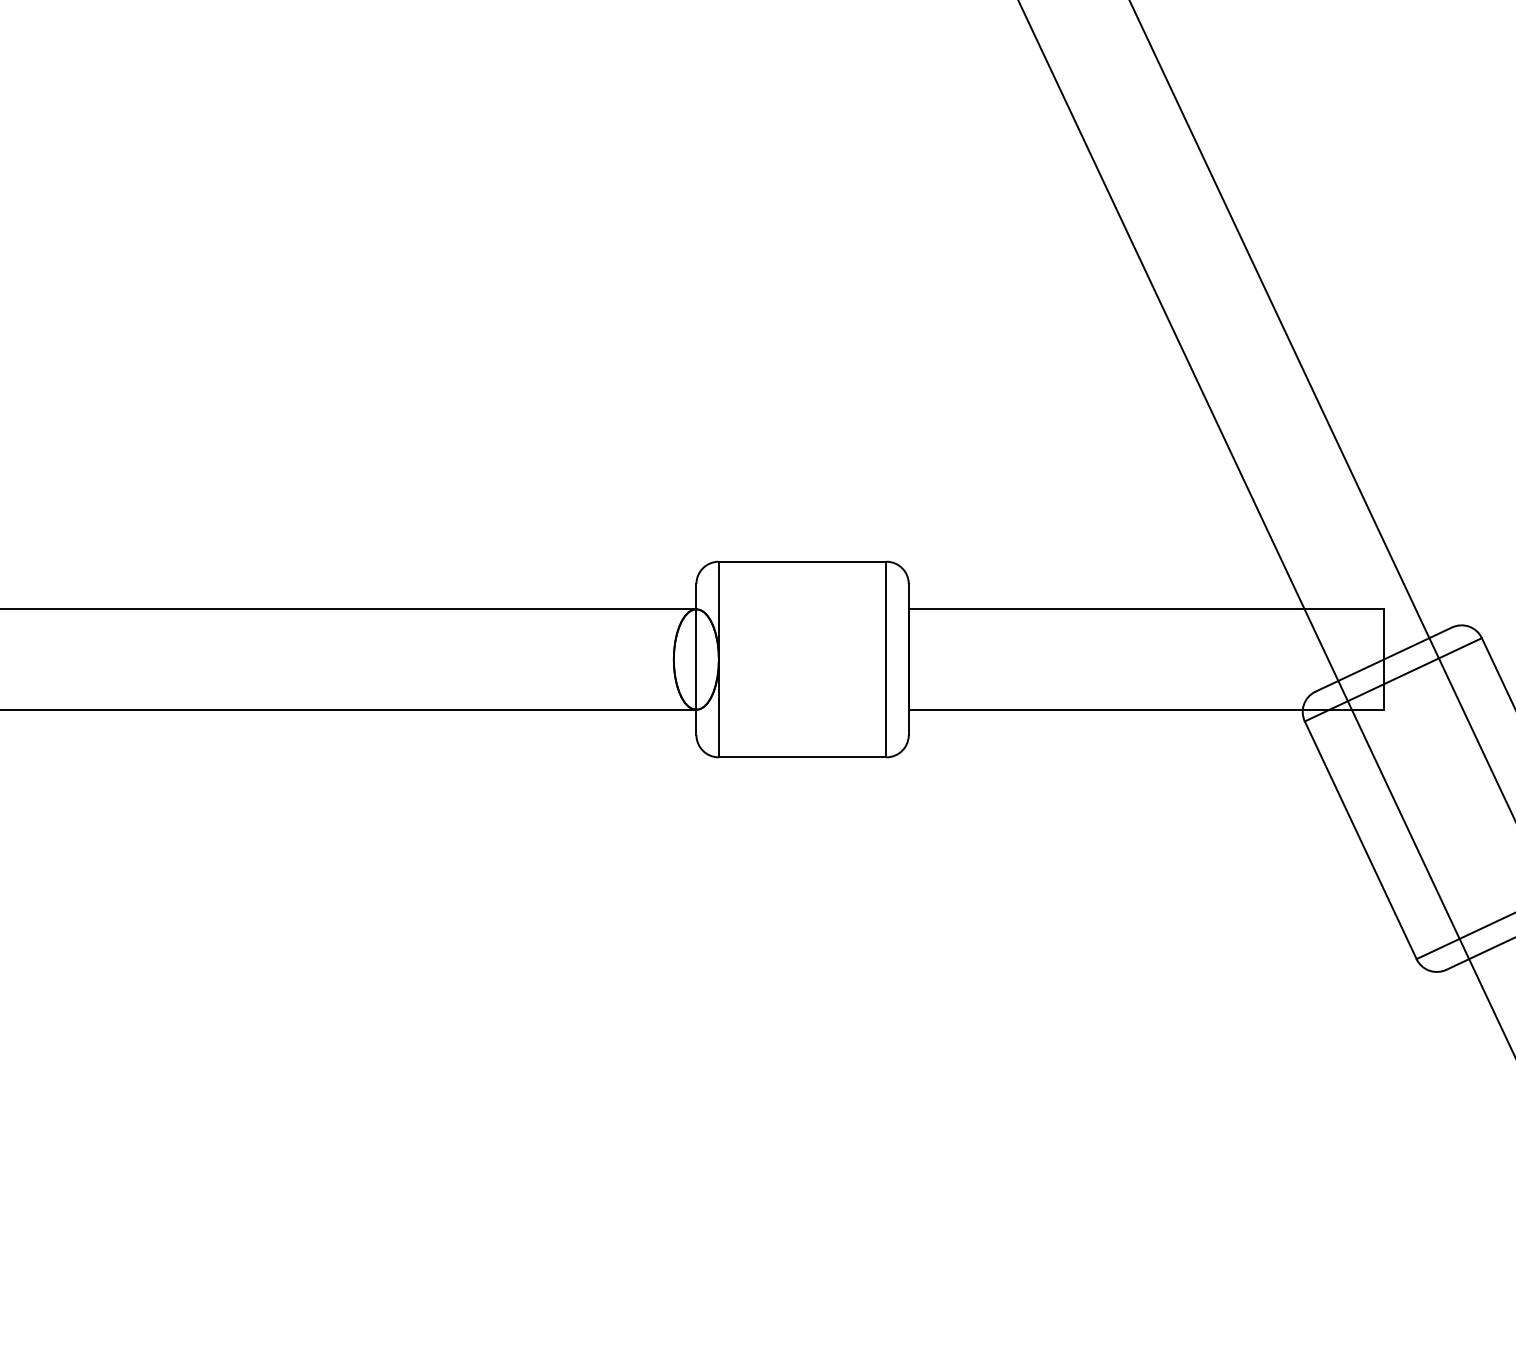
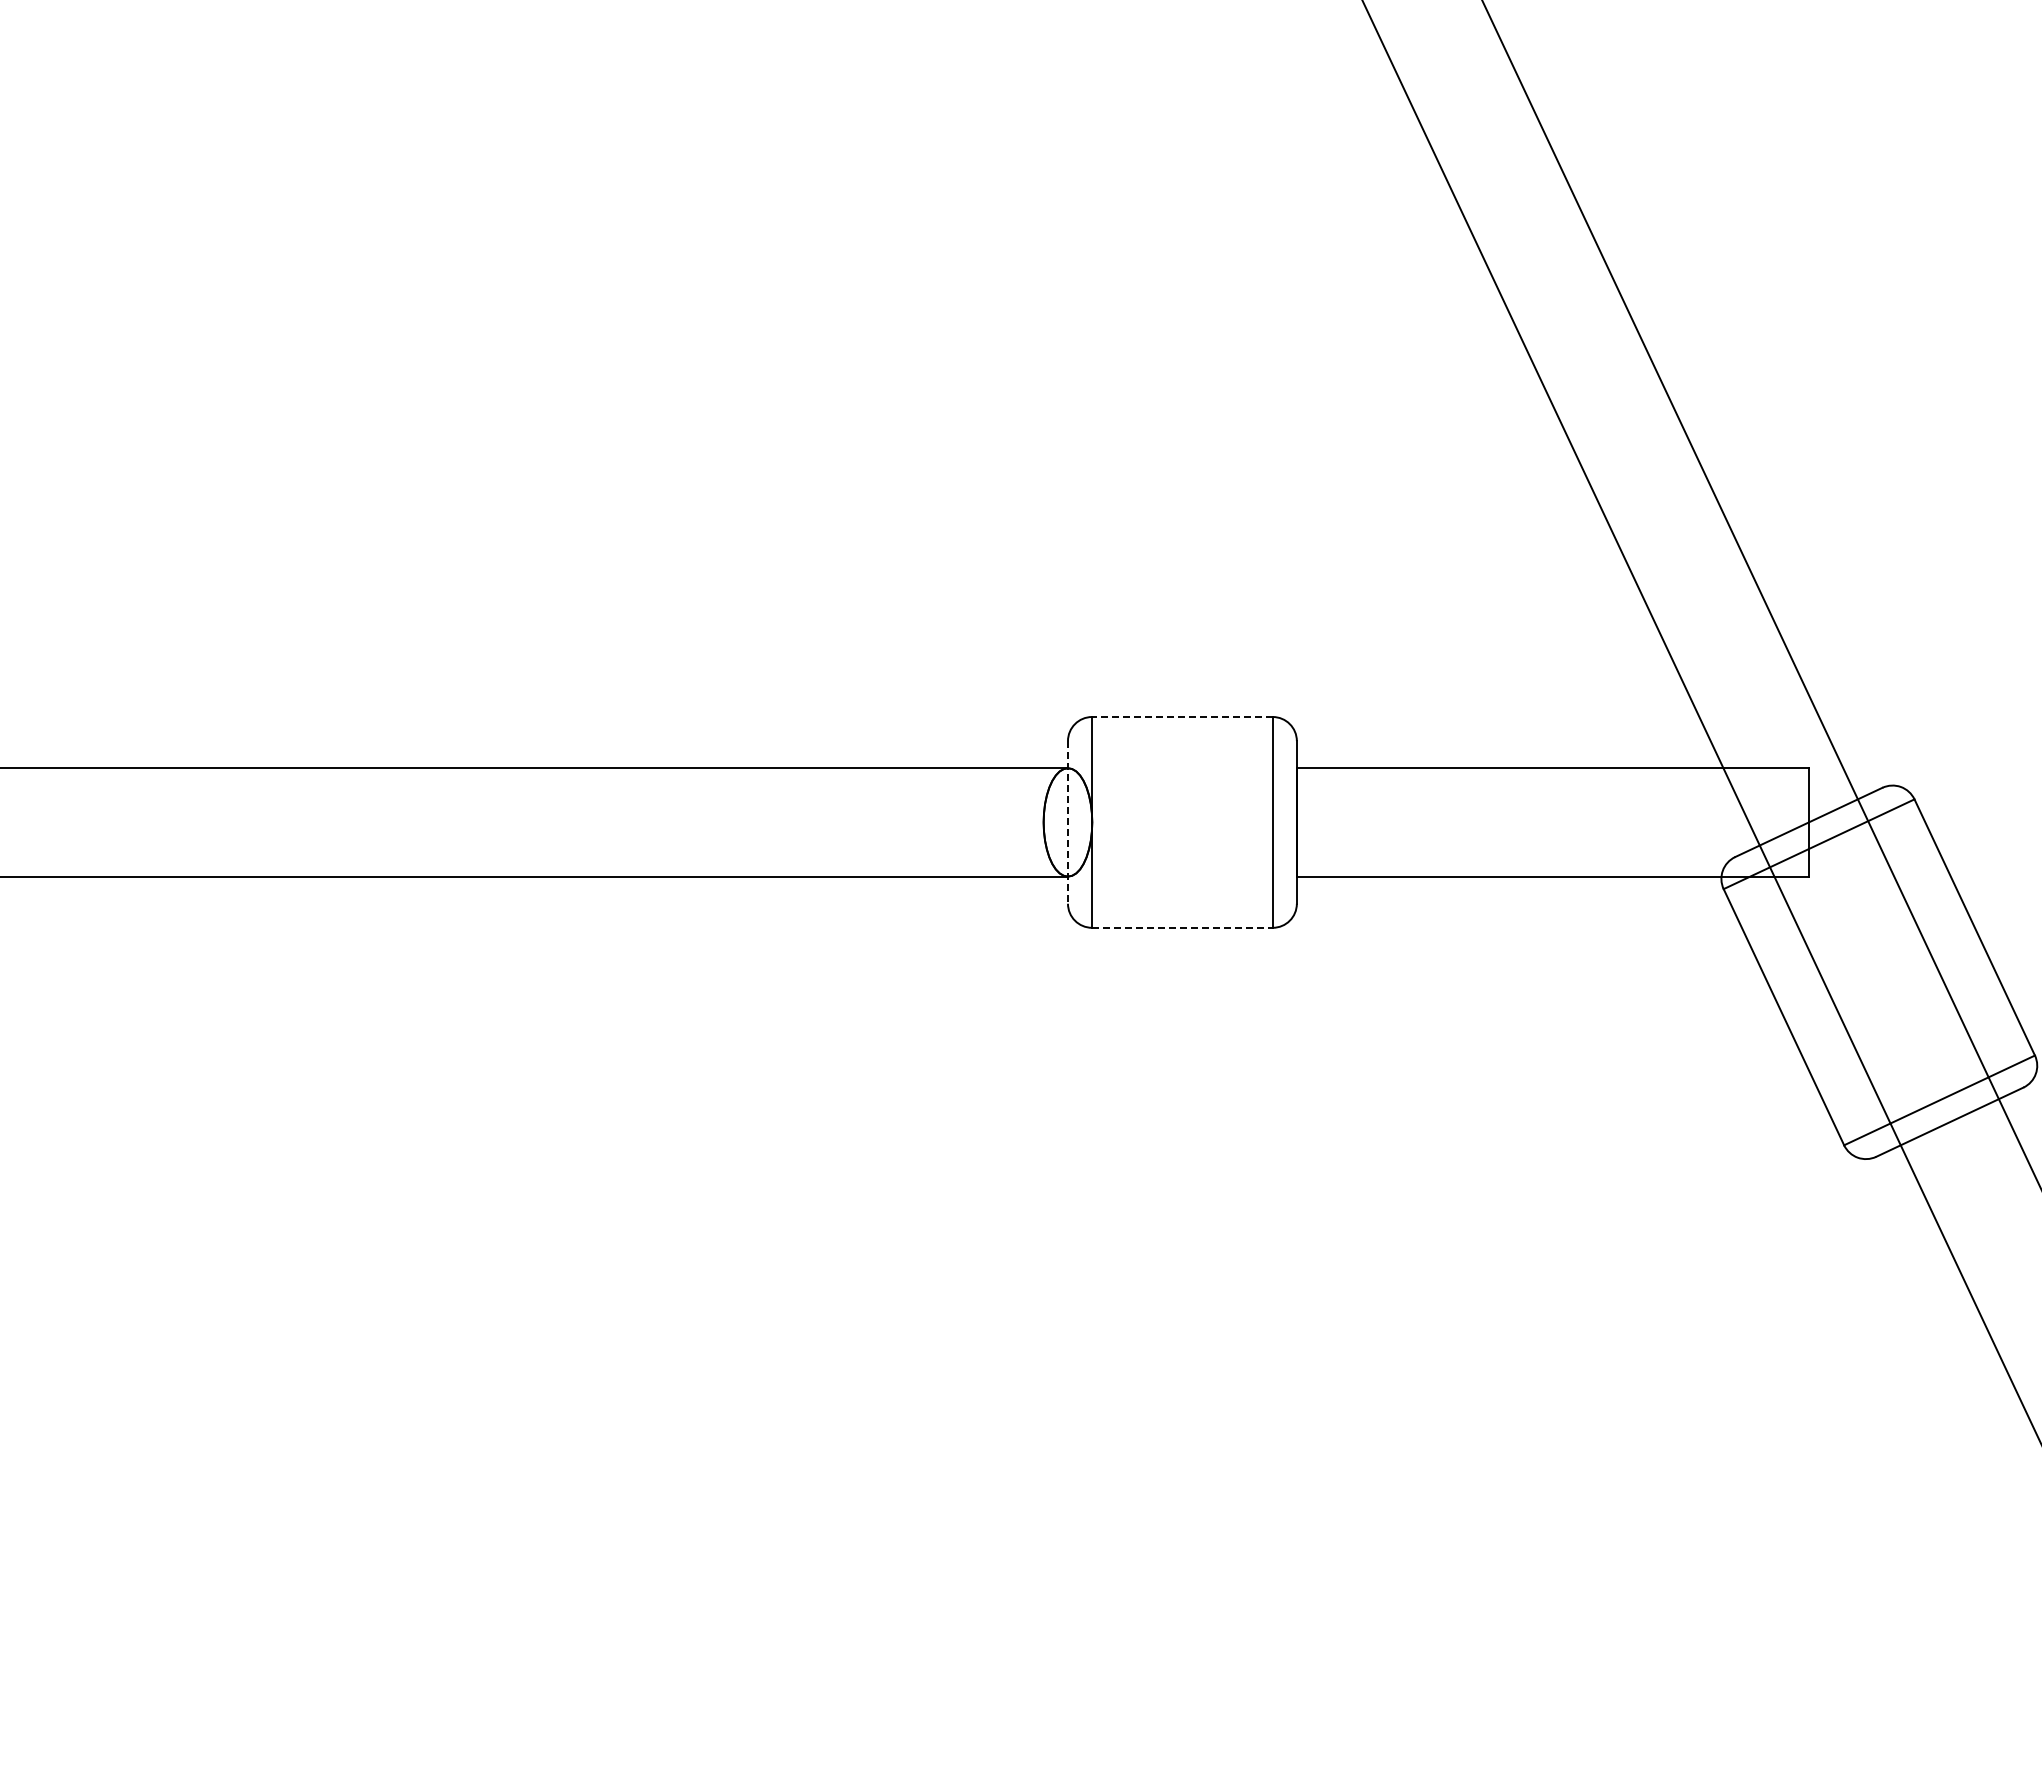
line: (801, 562) -> (1181, 717), solid -> dashed
line: (695, 659) -> (1067, 822), solid -> dashed
line: (802, 757) -> (1182, 927), solid -> dashed

